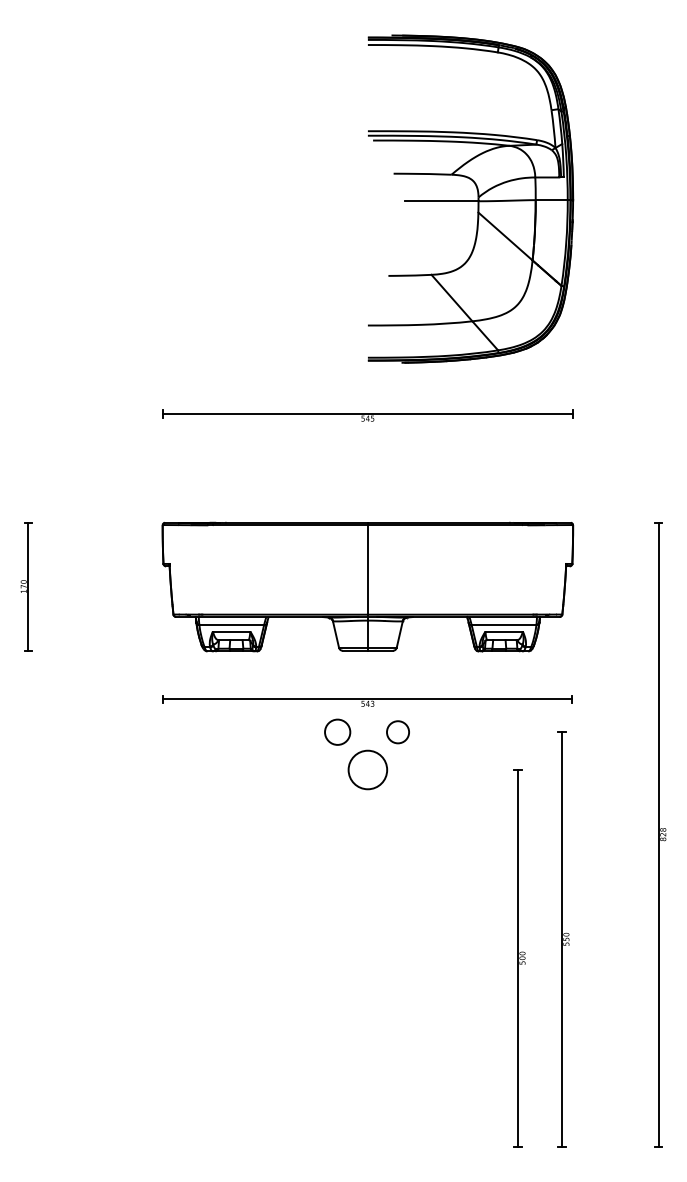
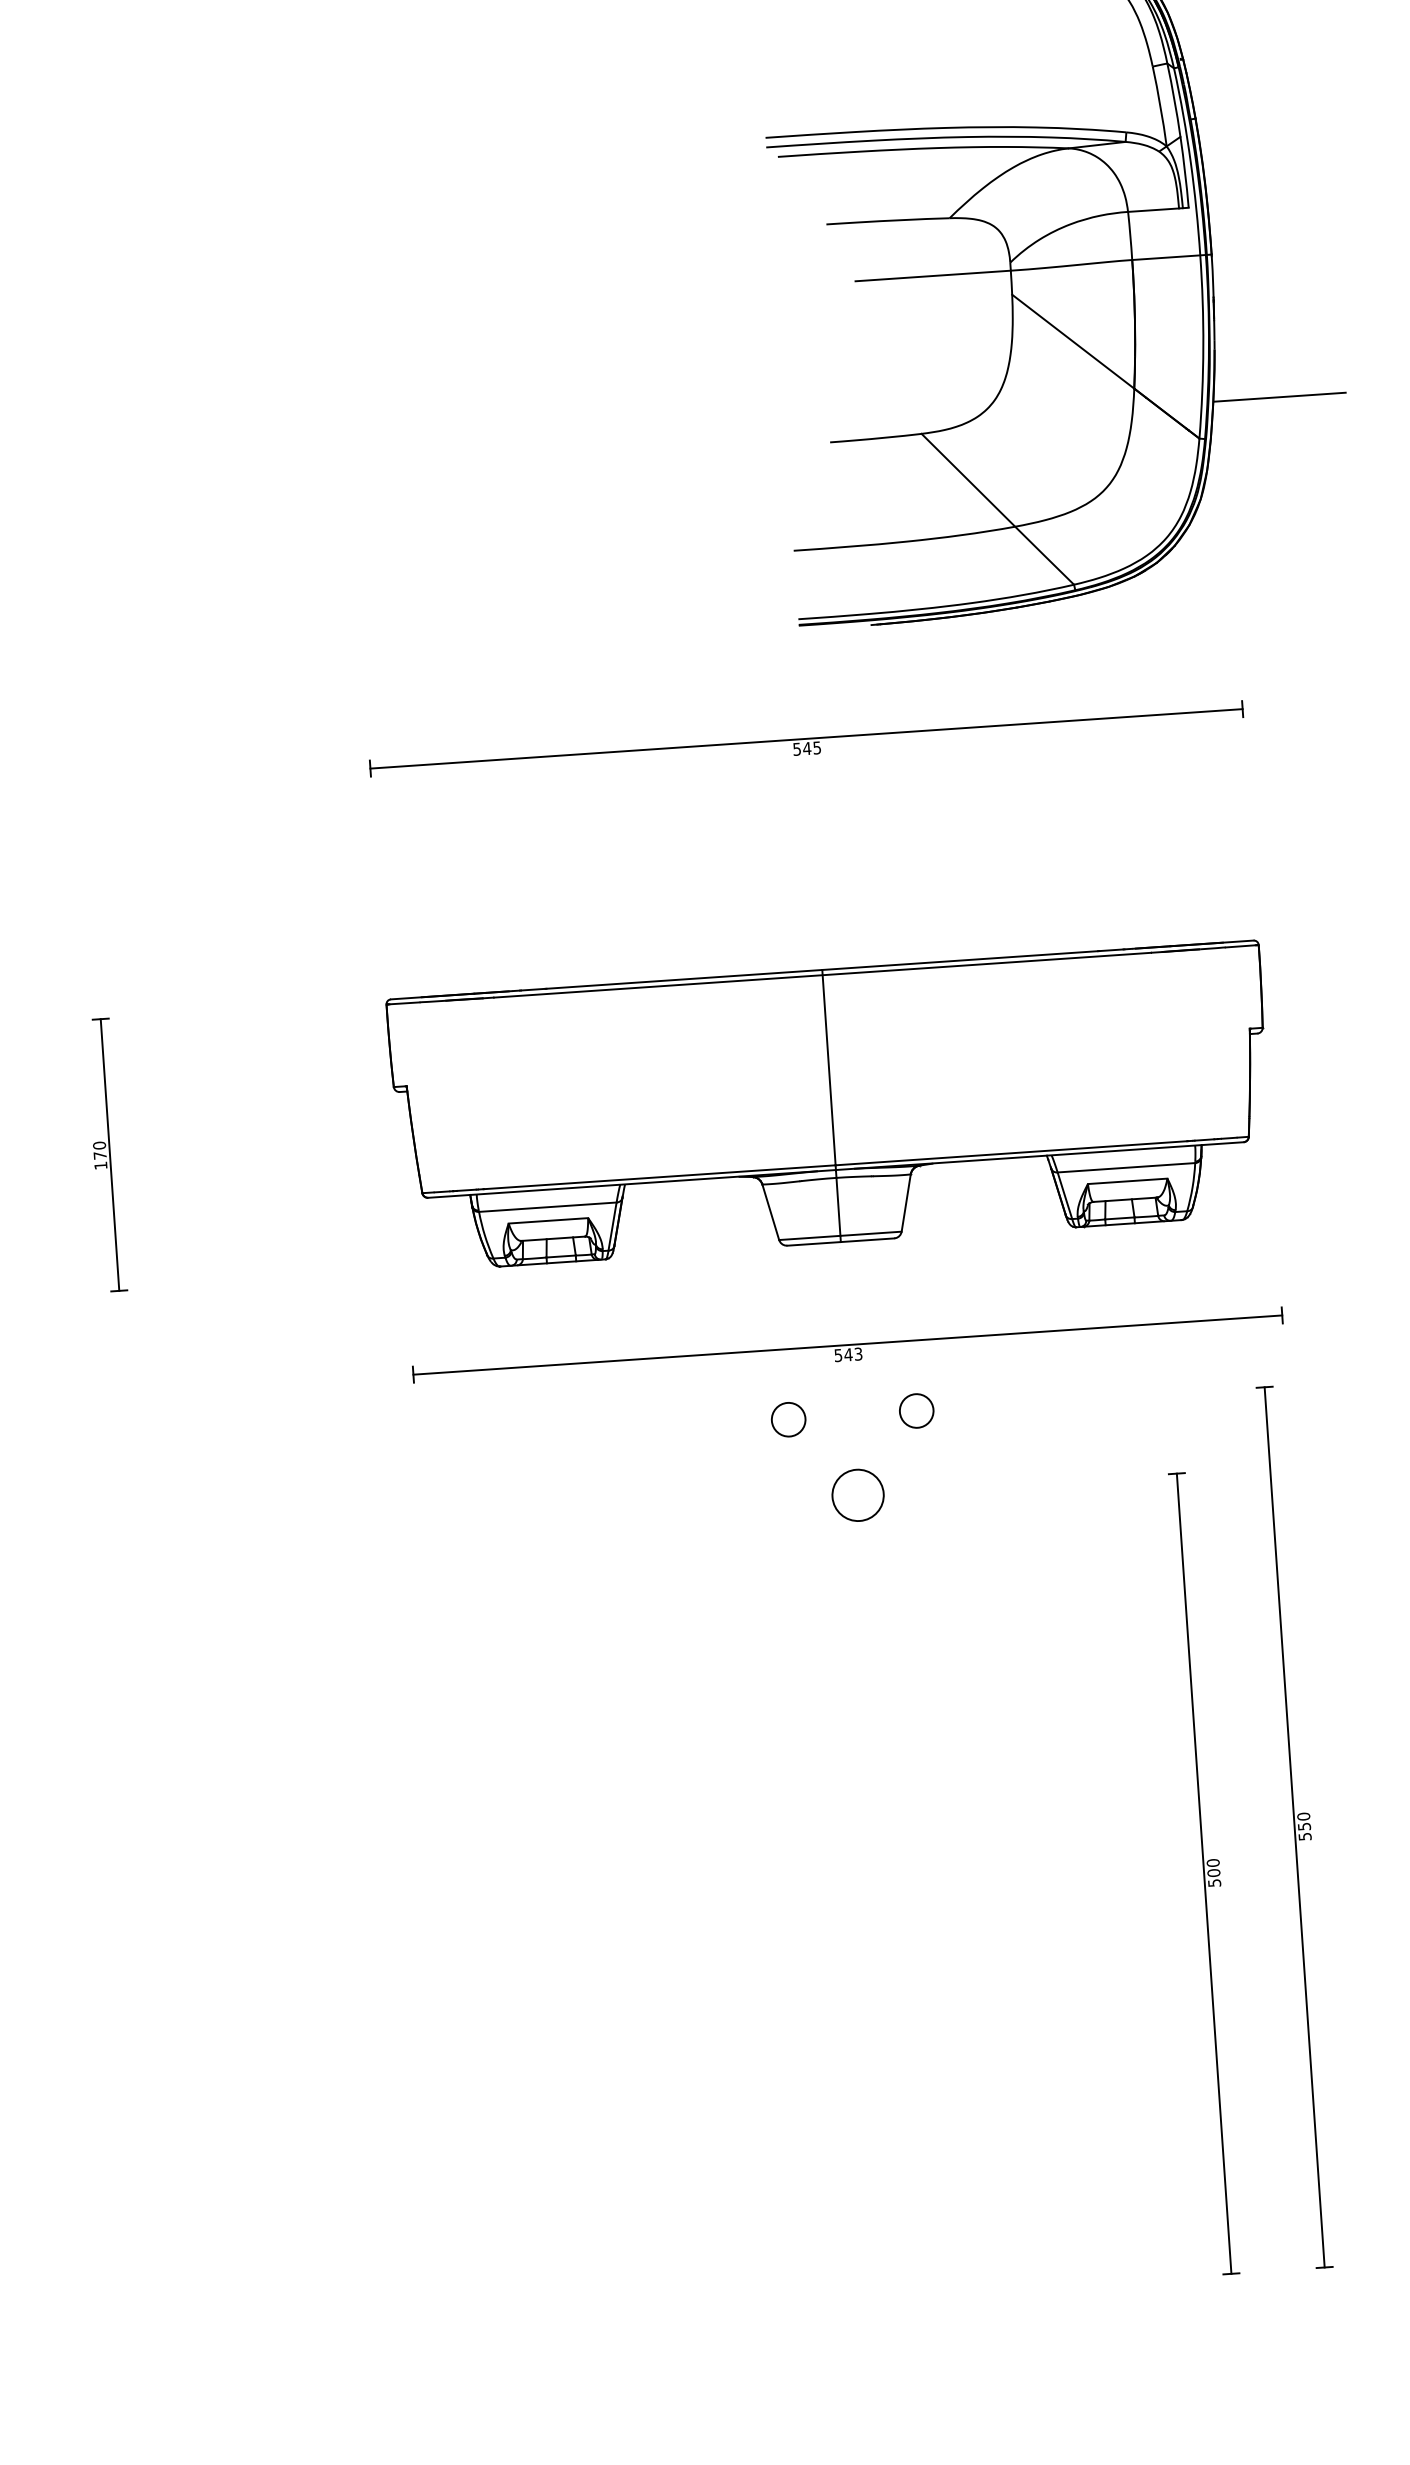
line: (600, 269) -> (1279, 398), added
circle: (337, 732) -> (788, 1420), size x0.62
circle: (397, 732) -> (915, 1411), size x0.71
circle: (367, 769) -> (857, 1494), size x0.62

